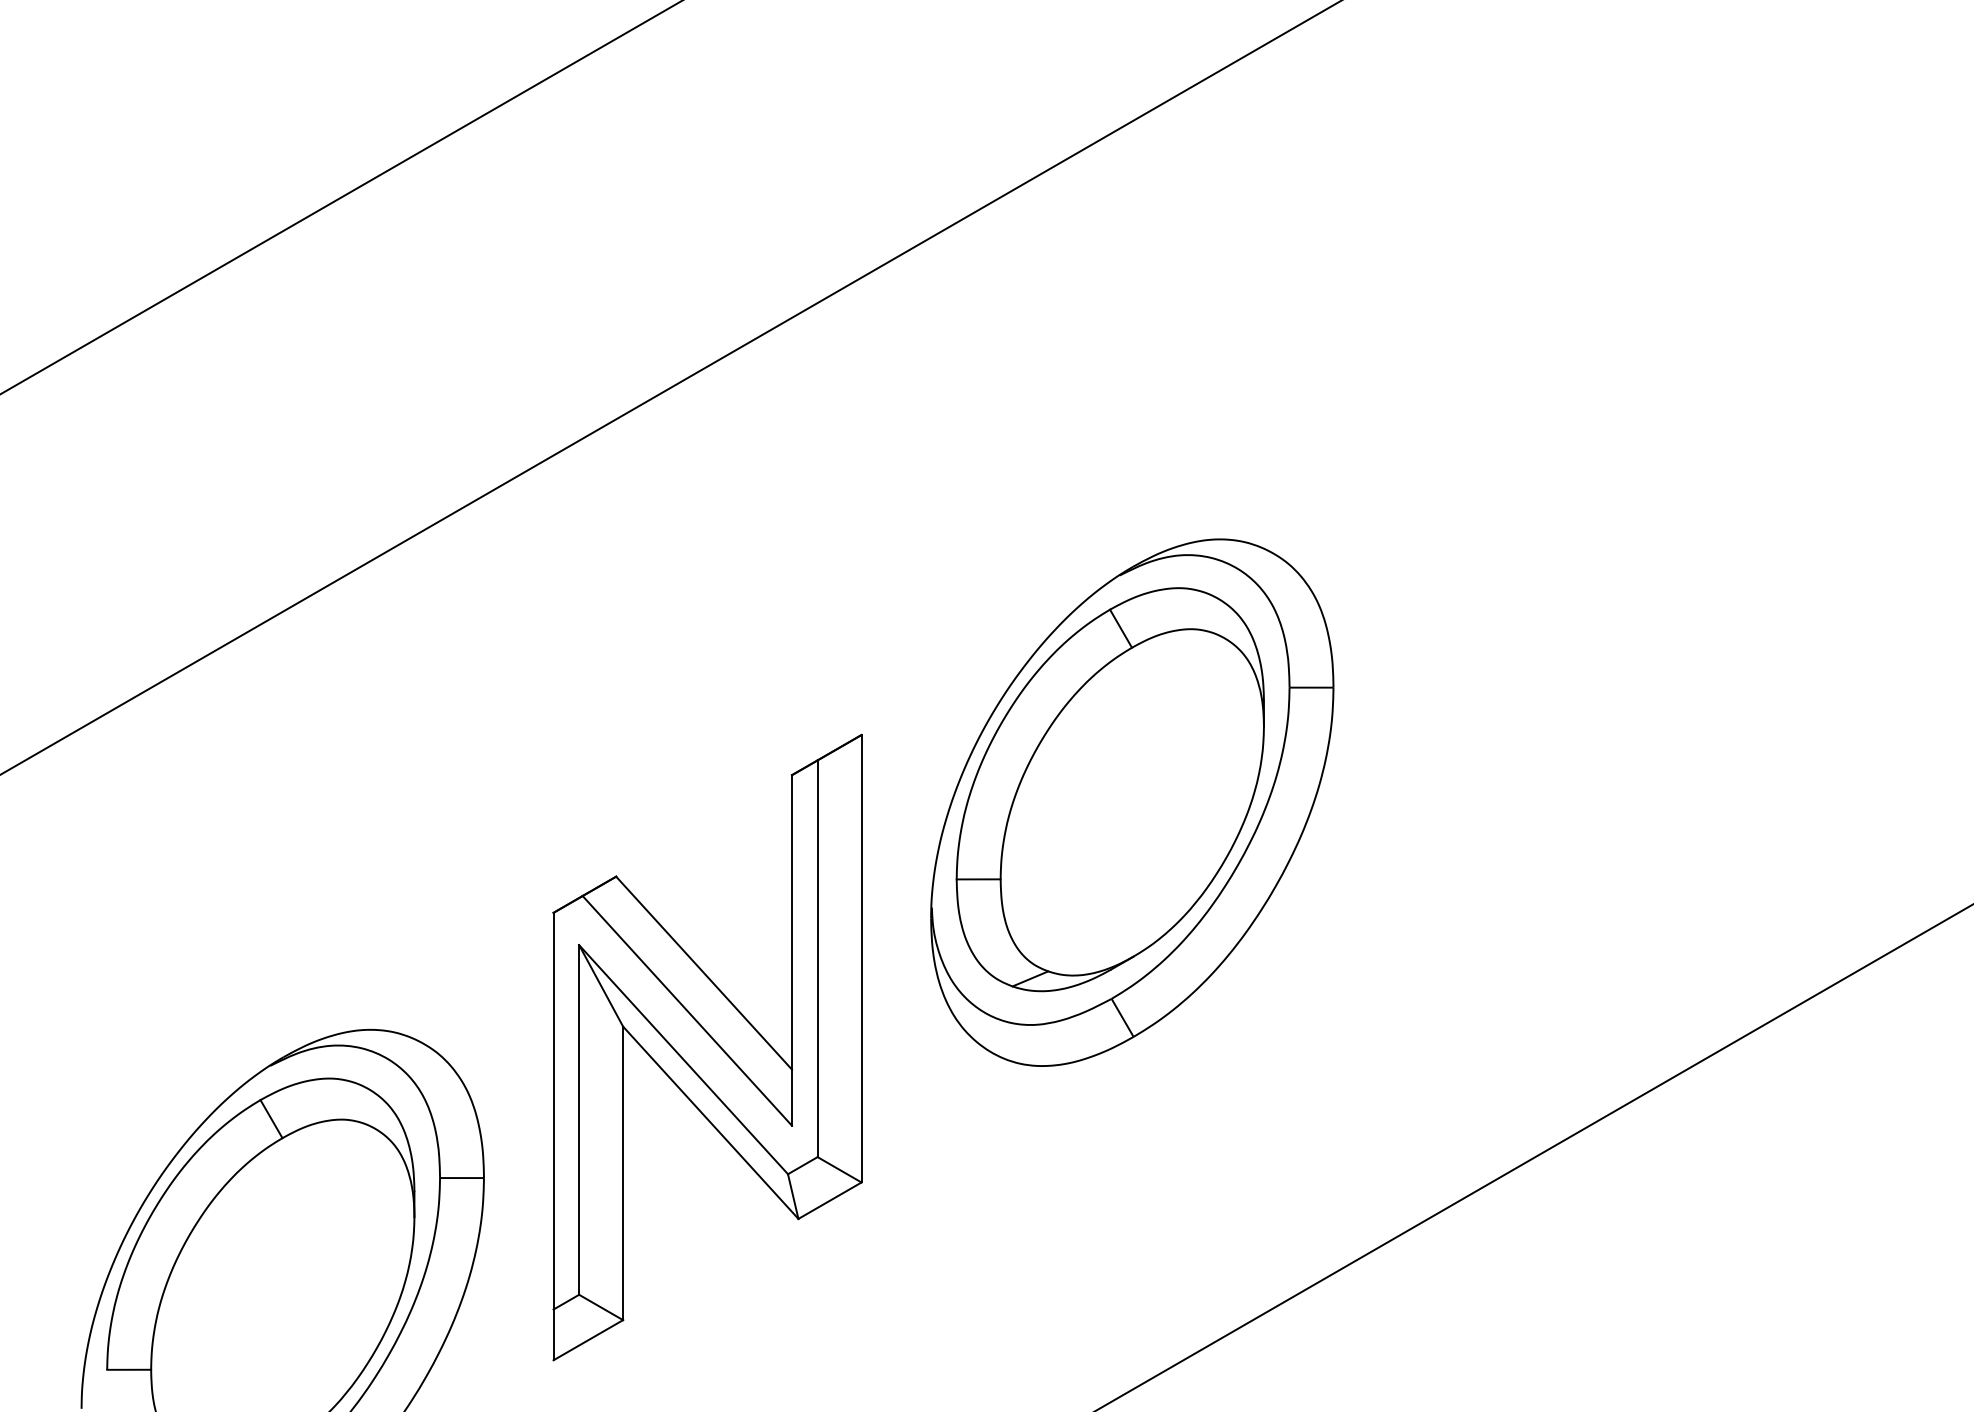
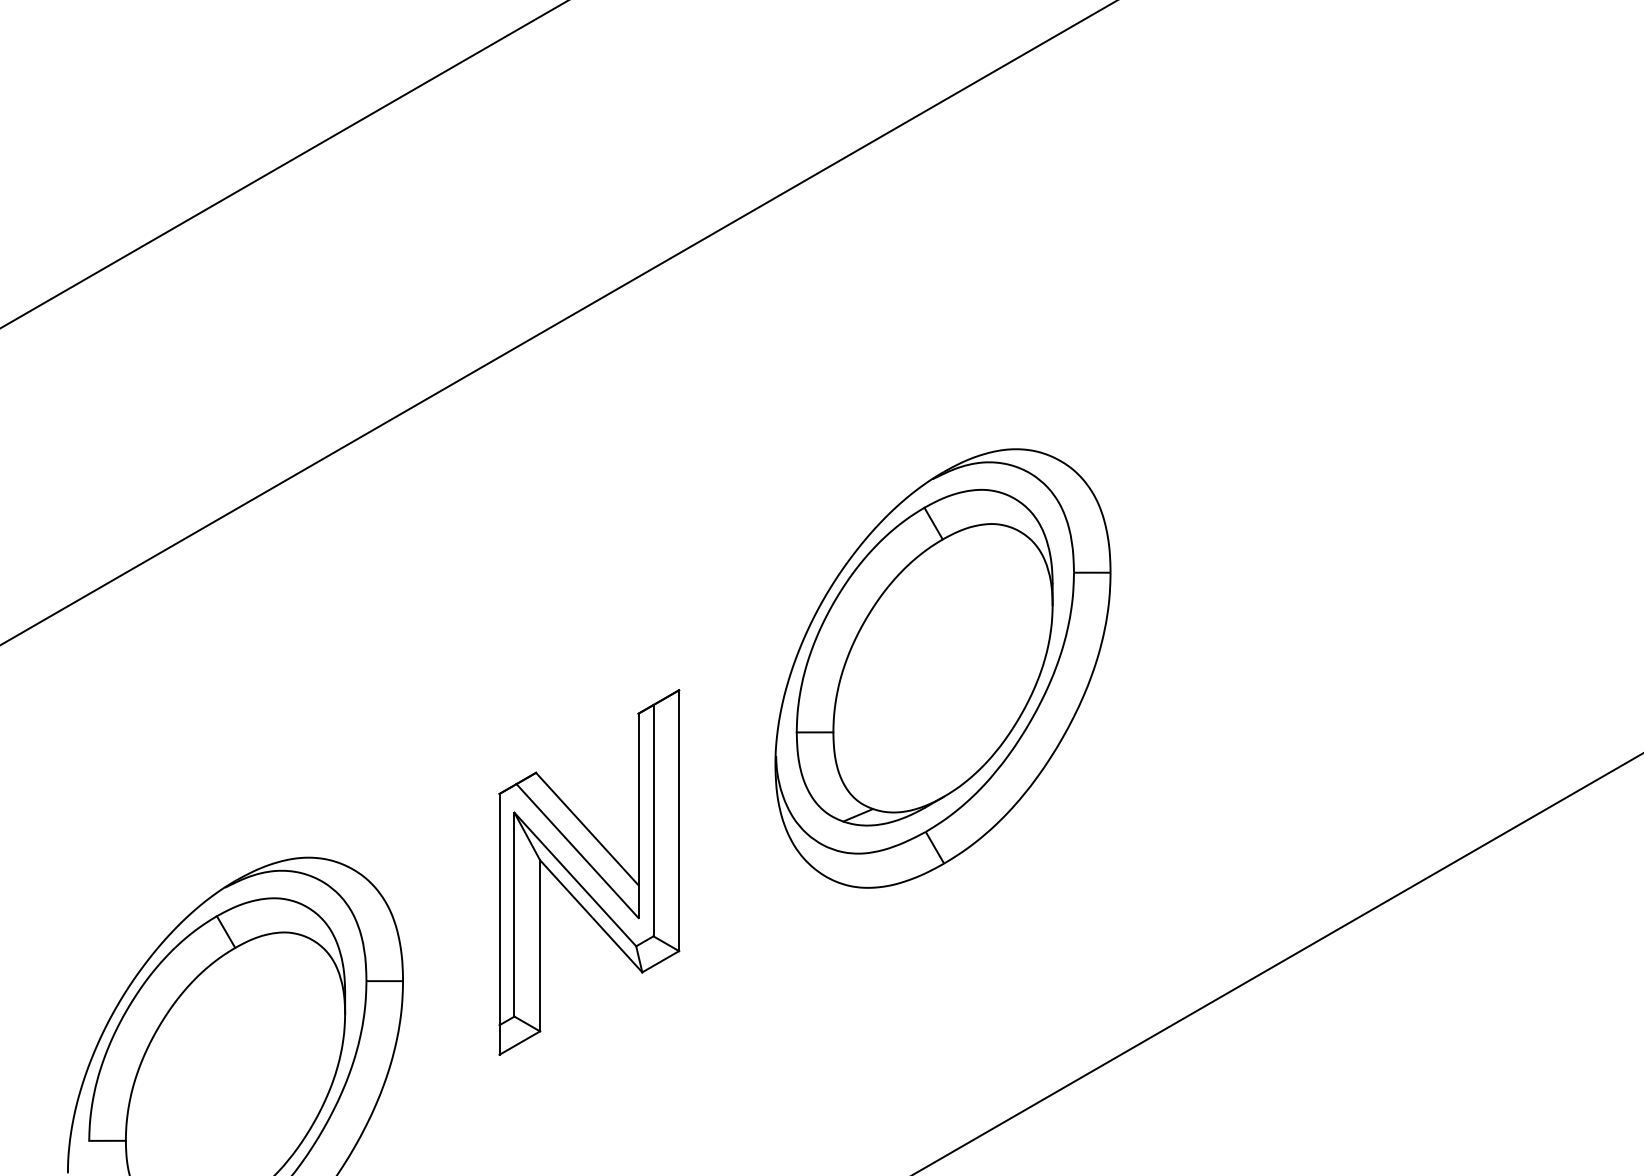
part: (707, 1047) -> (589, 872), size x0.7

